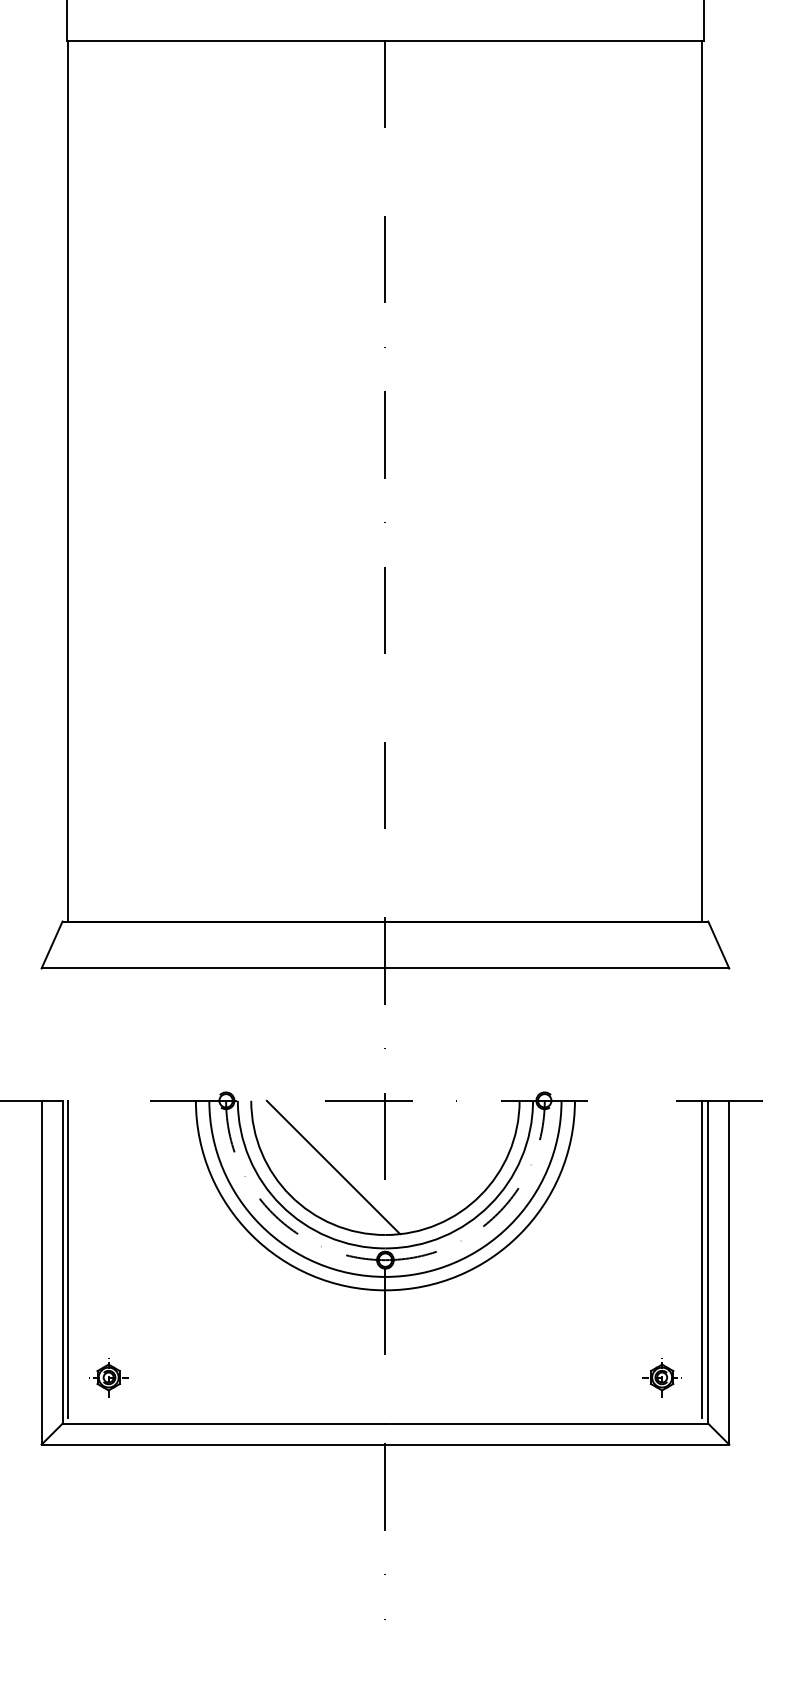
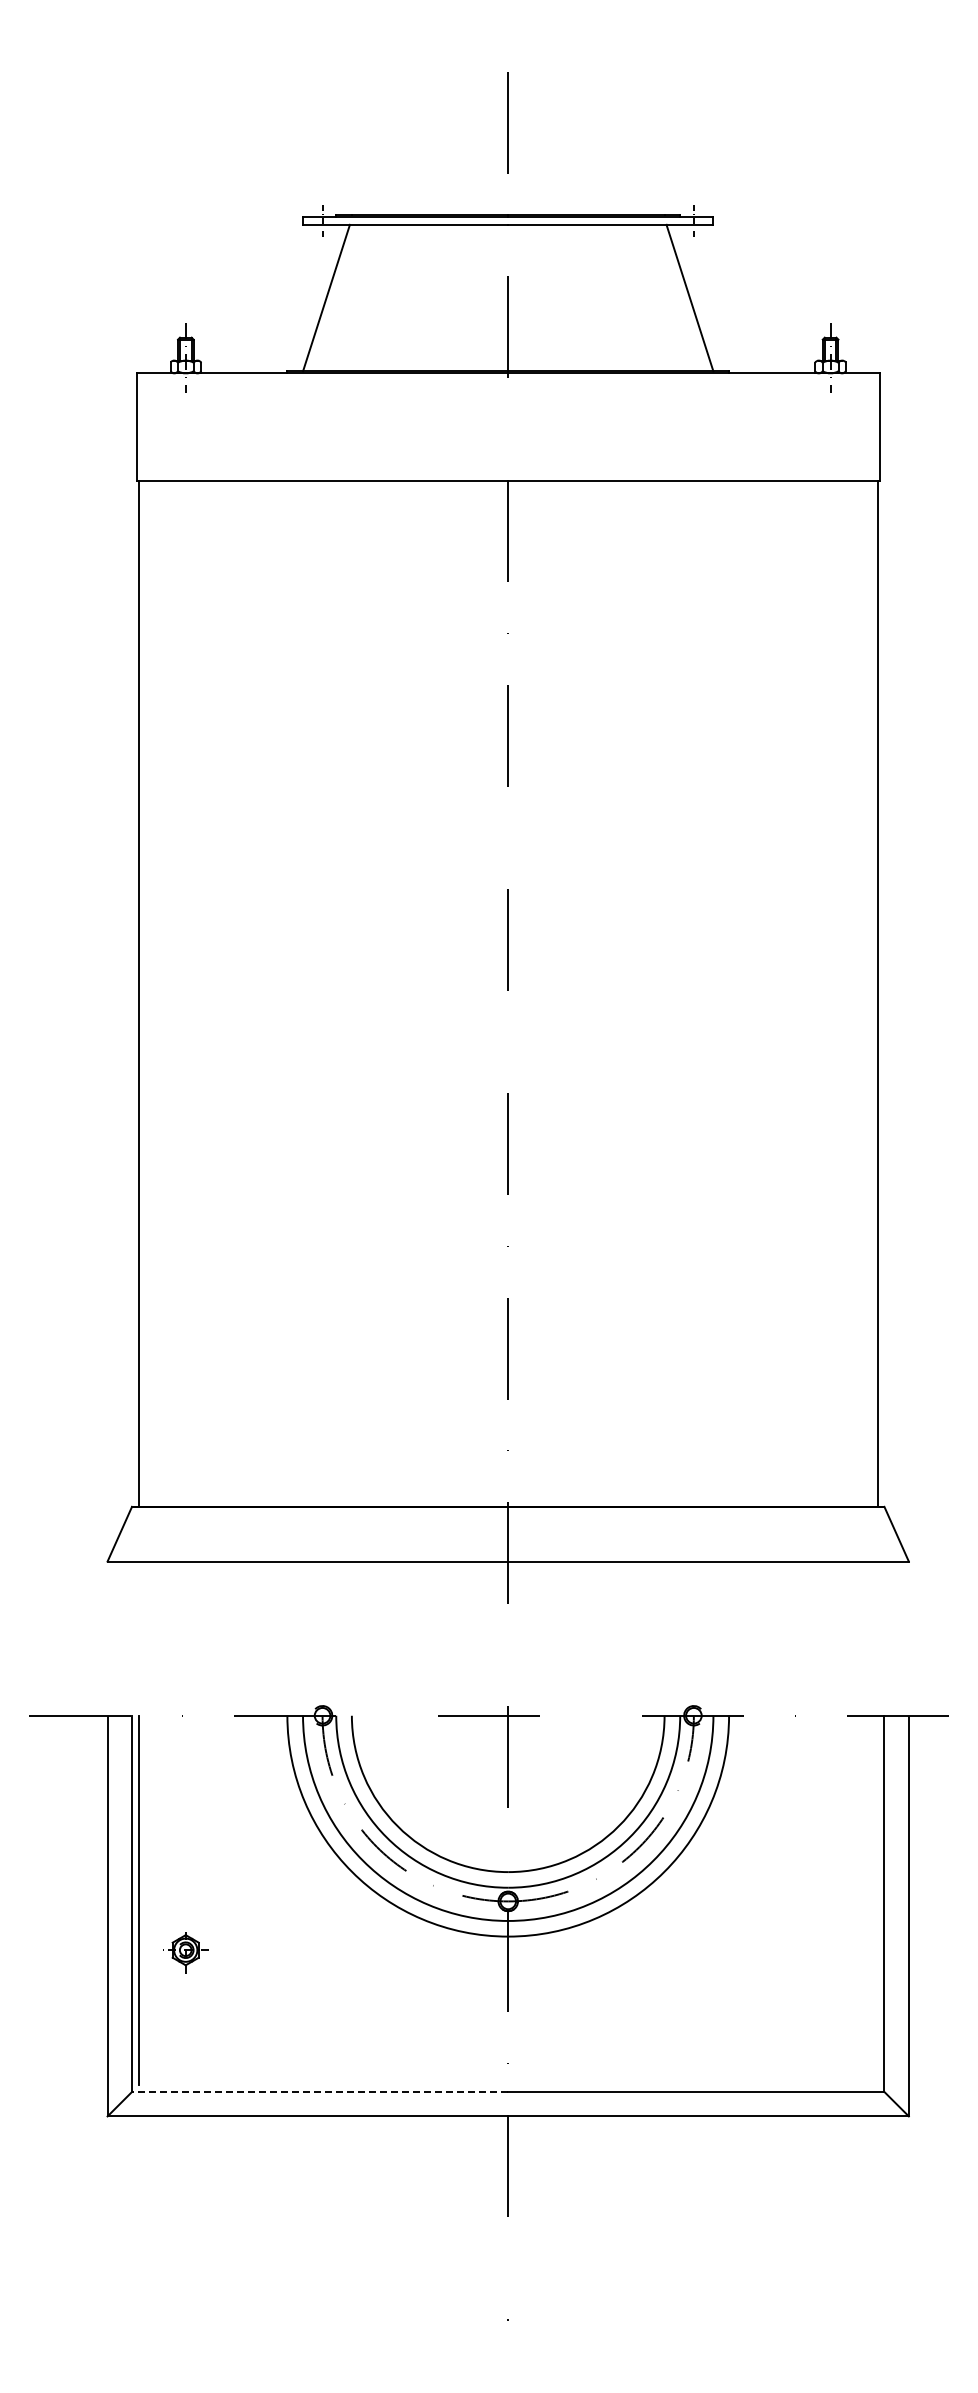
line: (333, 1167) -> (447, 1793), removed
line: (702, 1259) -> (877, 1900), removed
part: (108, 1379) -> (185, 1952), moved
part: (659, 1379) -> (827, 2040), removed
line: (223, 1423) -> (319, 2091), solid -> dashed

